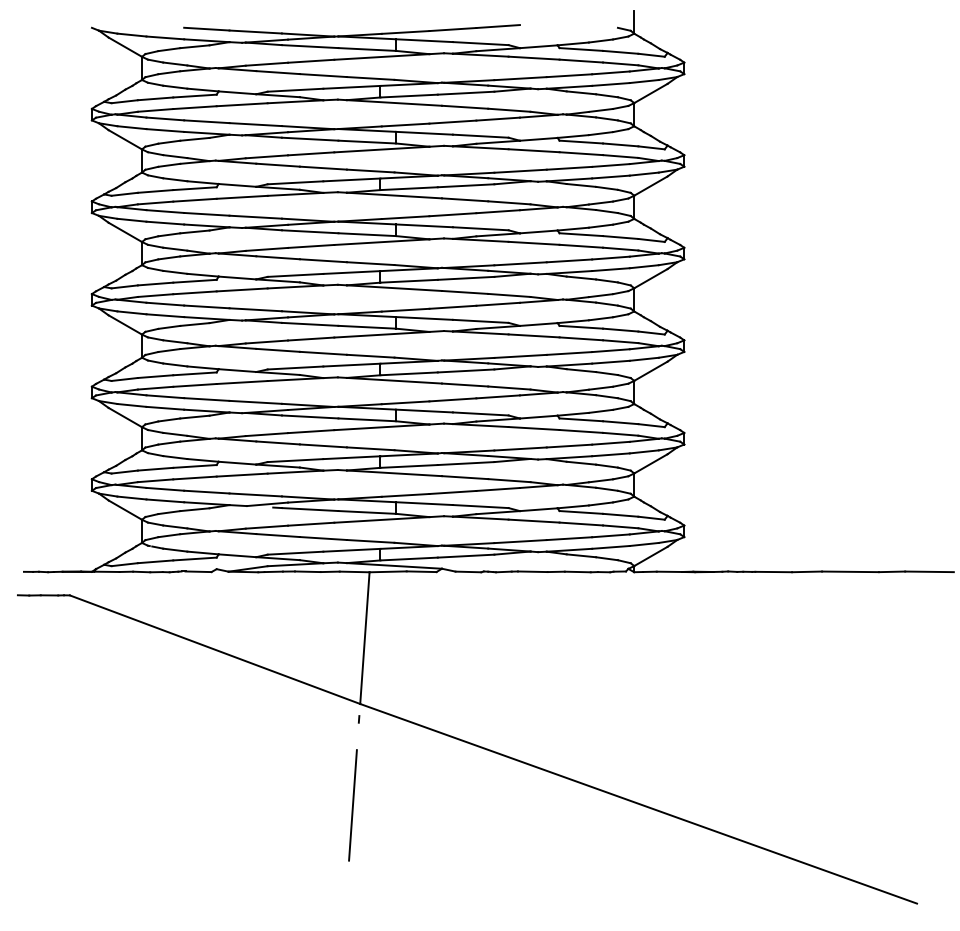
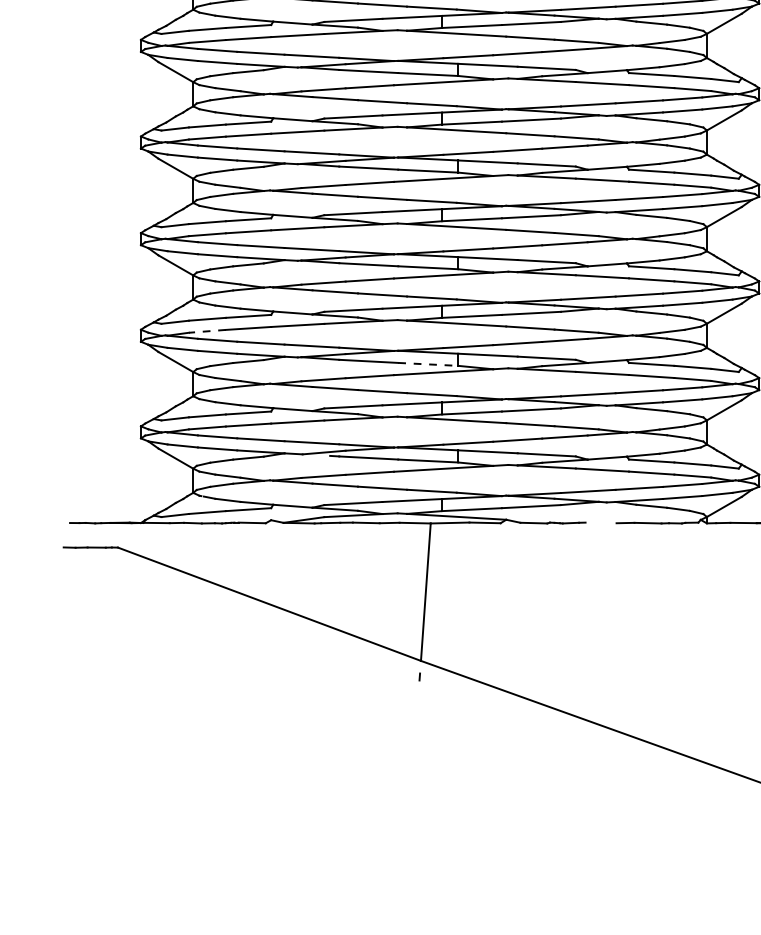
line: (155, 388) -> (207, 331), solid -> dashed
line: (367, 419) -> (428, 364), solid -> dashed
line: (532, 571) -> (600, 522), removed
line: (352, 805) -> (412, 766), removed

